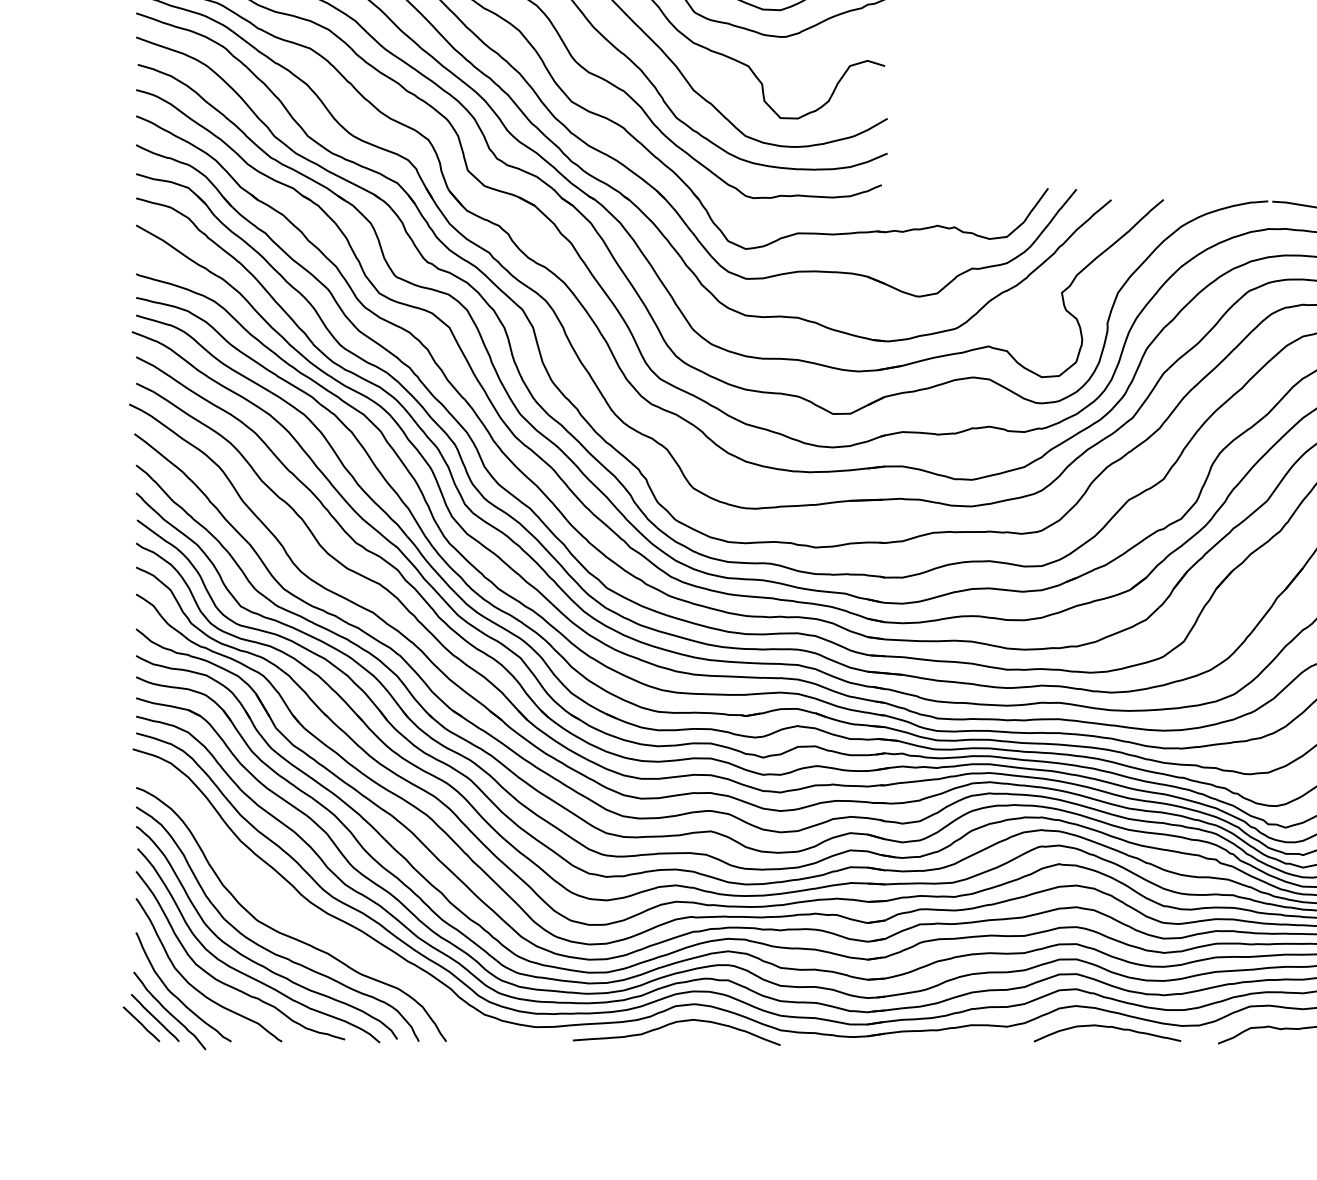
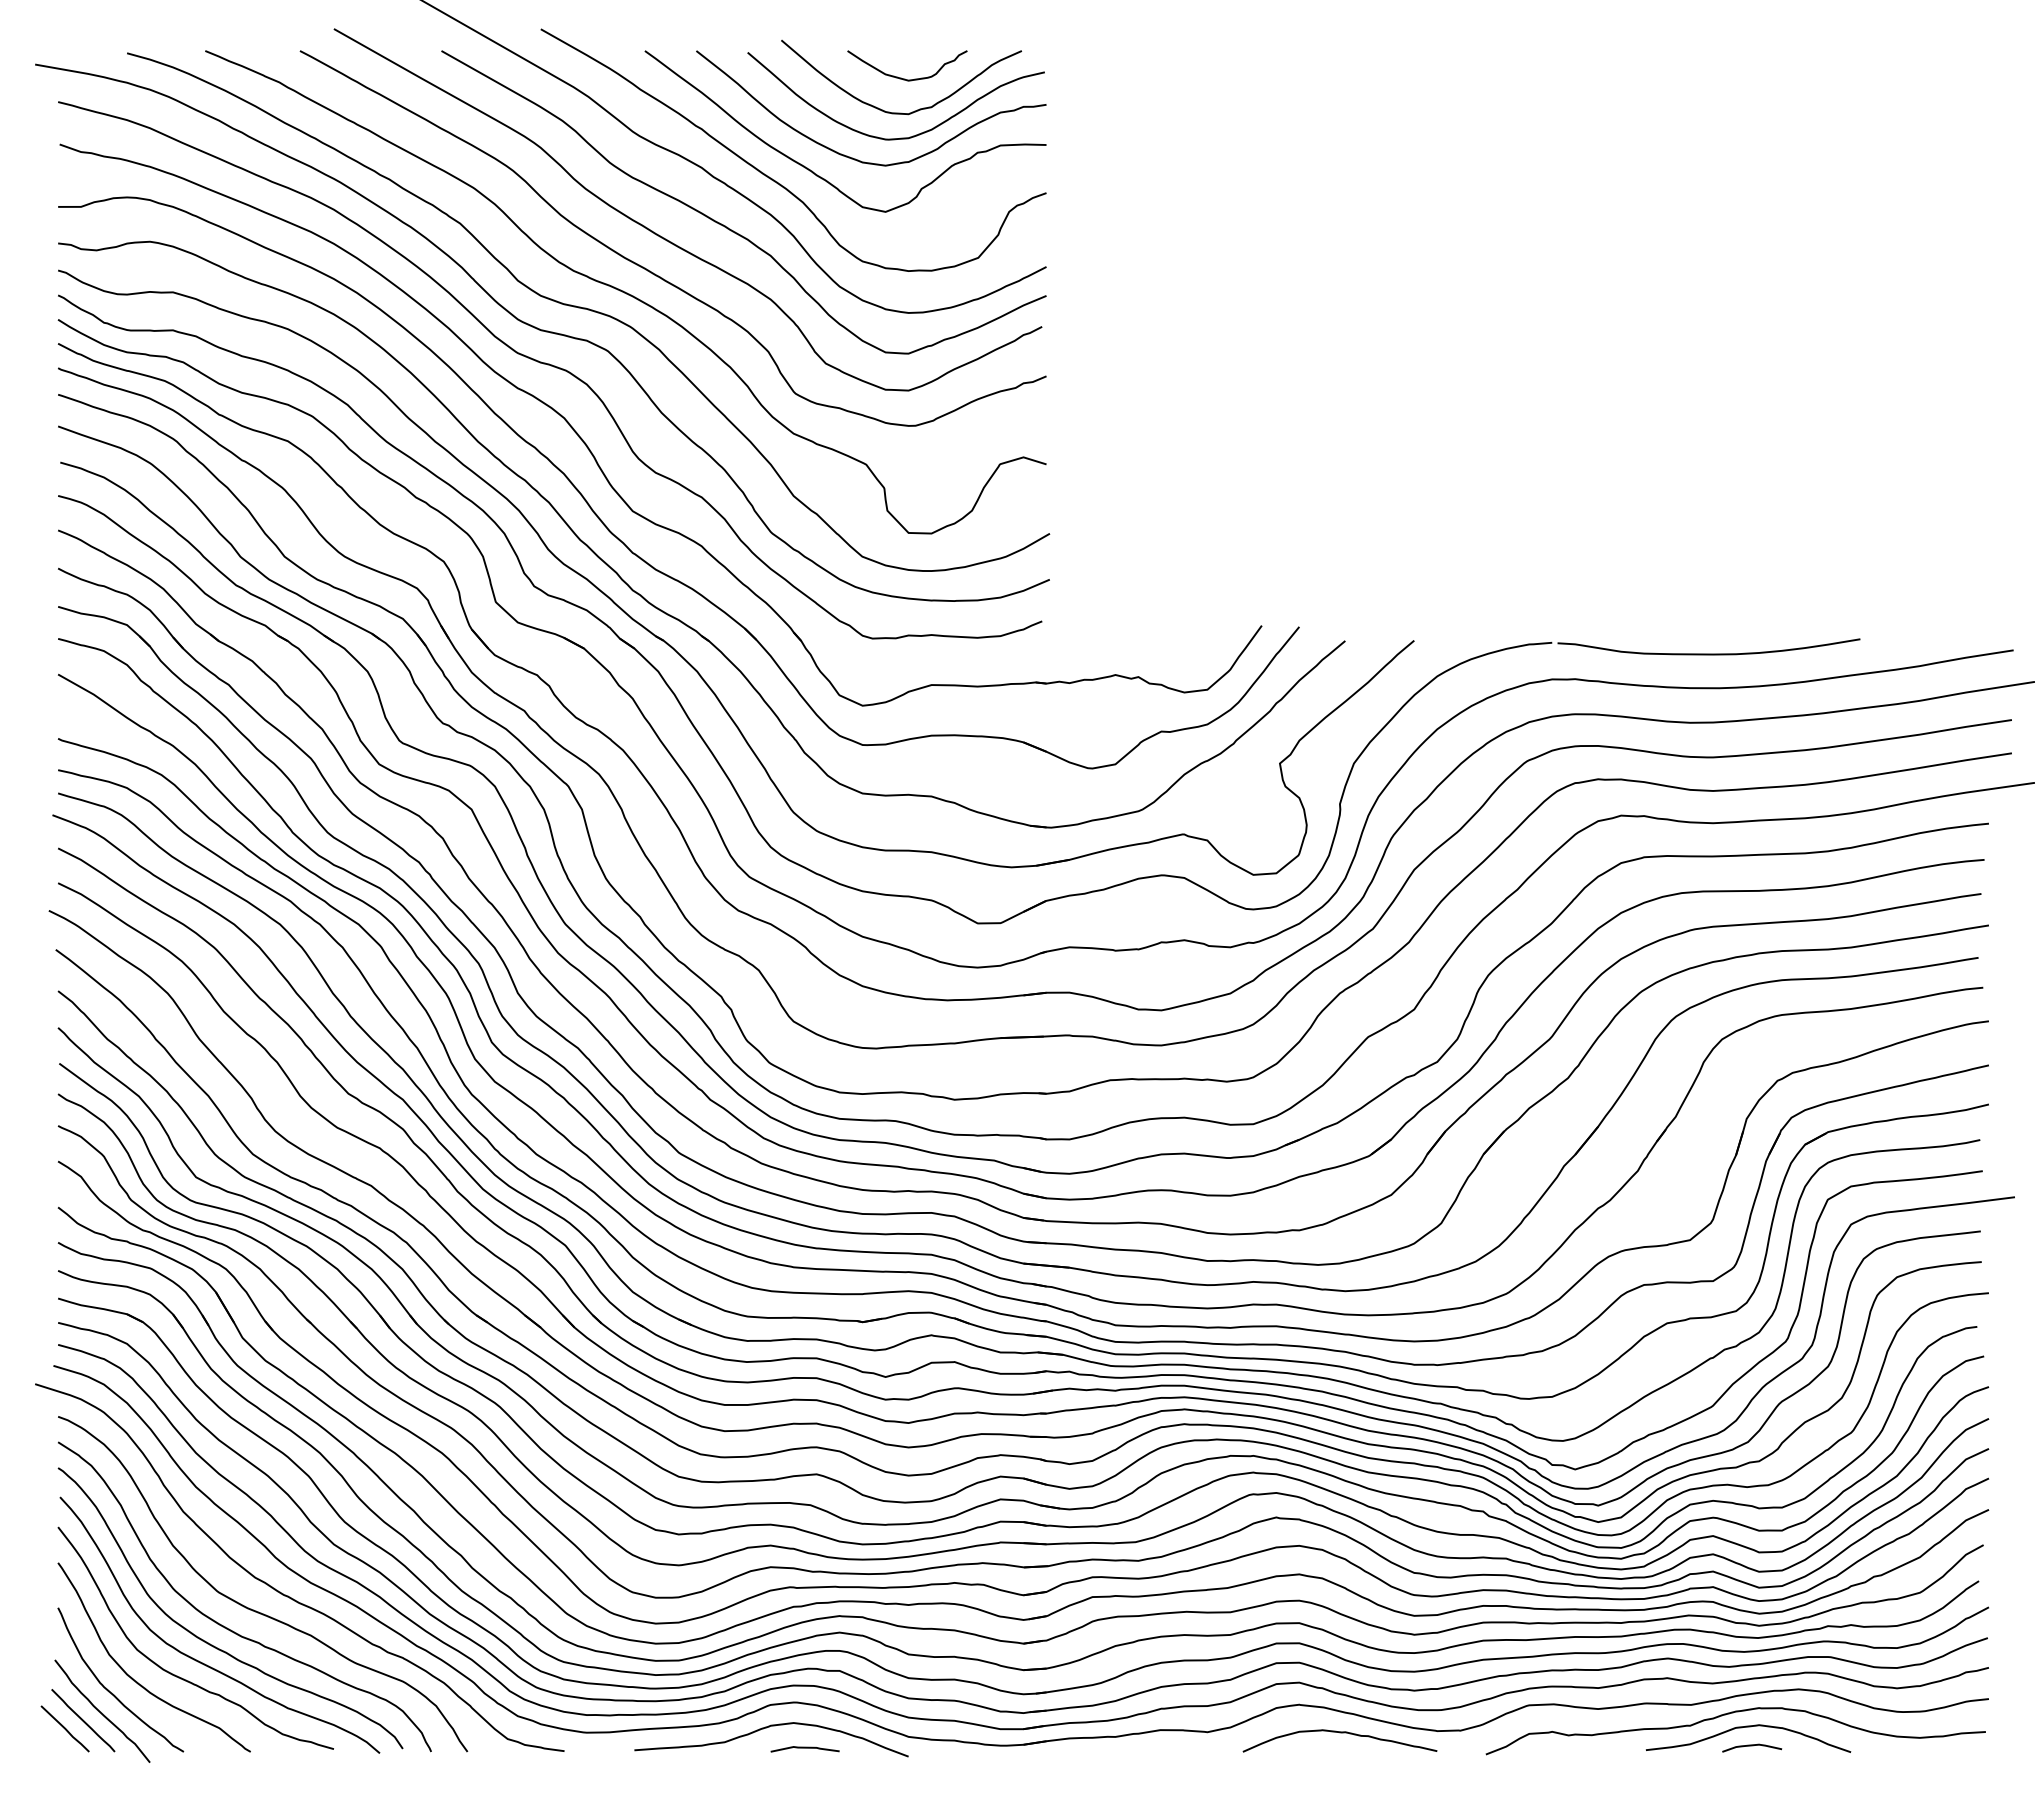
curve: (310, 923) -> (288, 1595), added
curve: (701, 1039) -> (804, 1748), added

